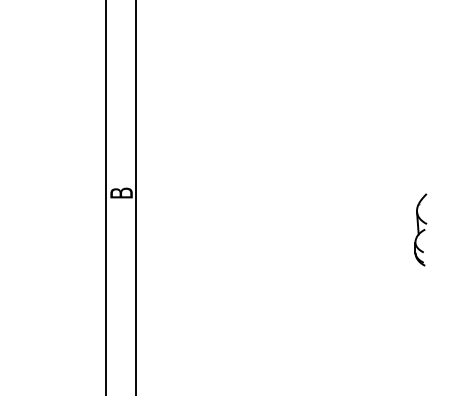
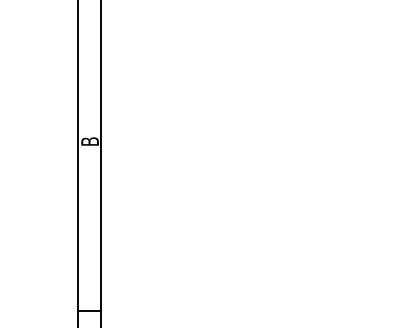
part: (420, 229) -> (325, 170), removed

